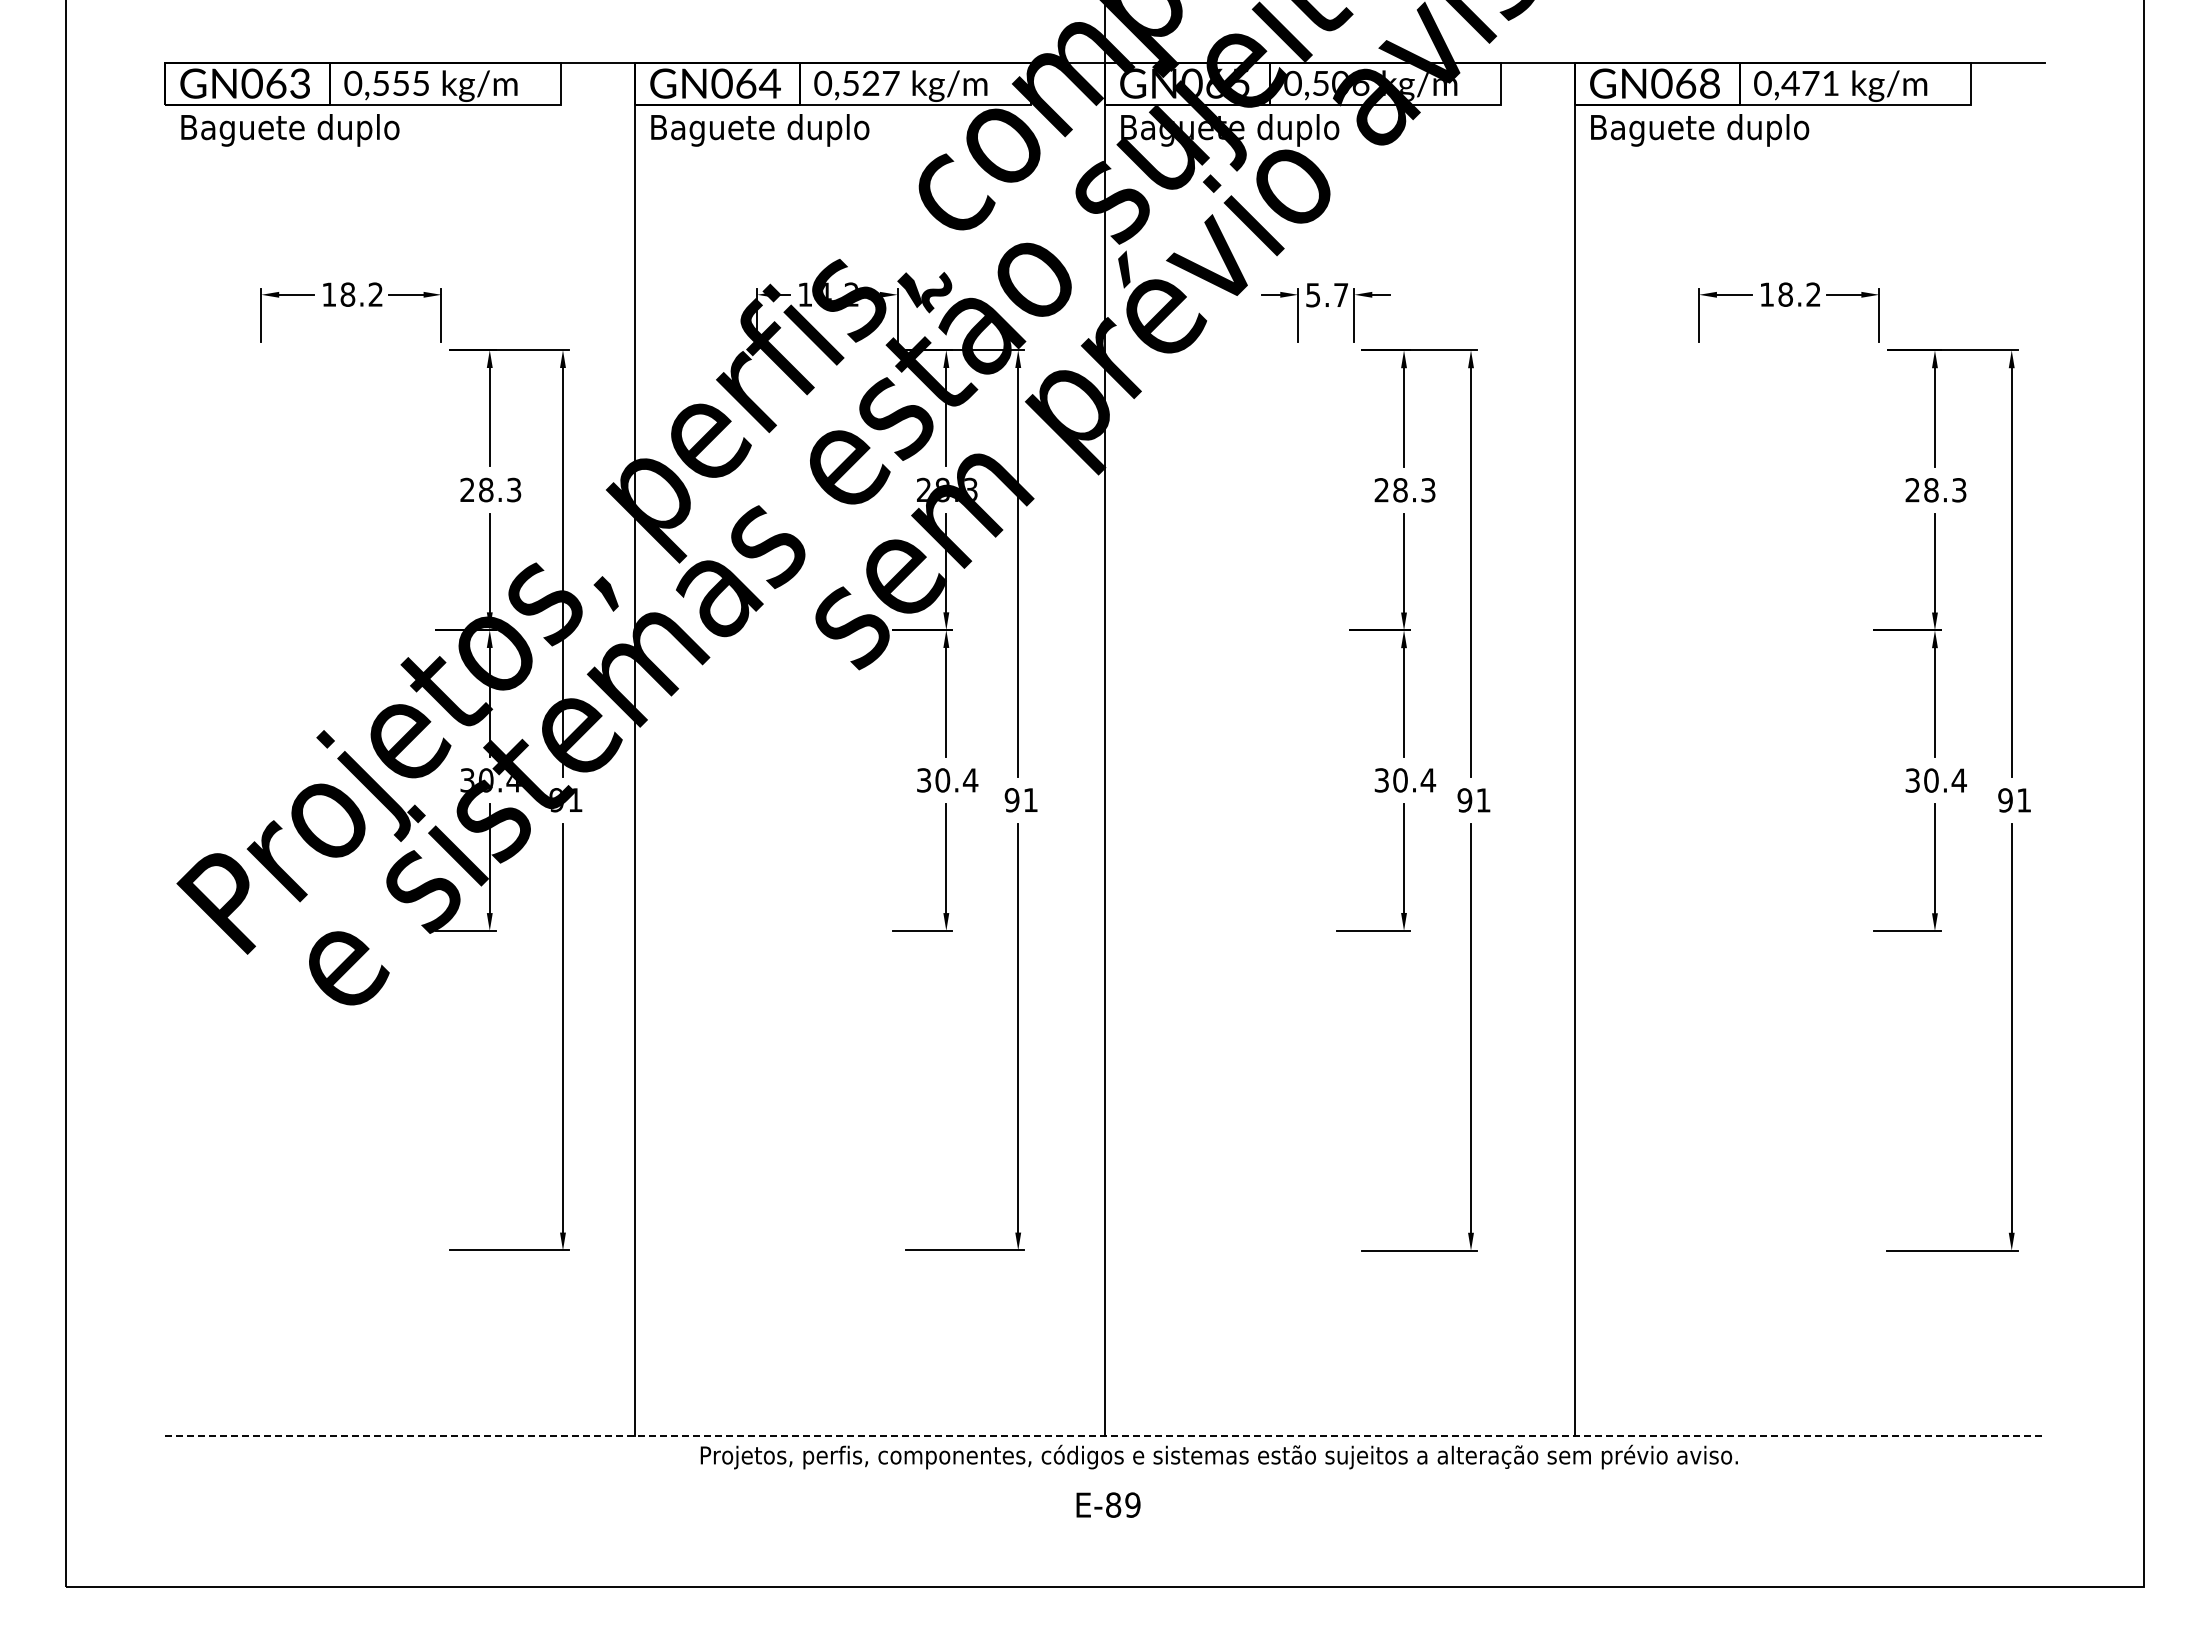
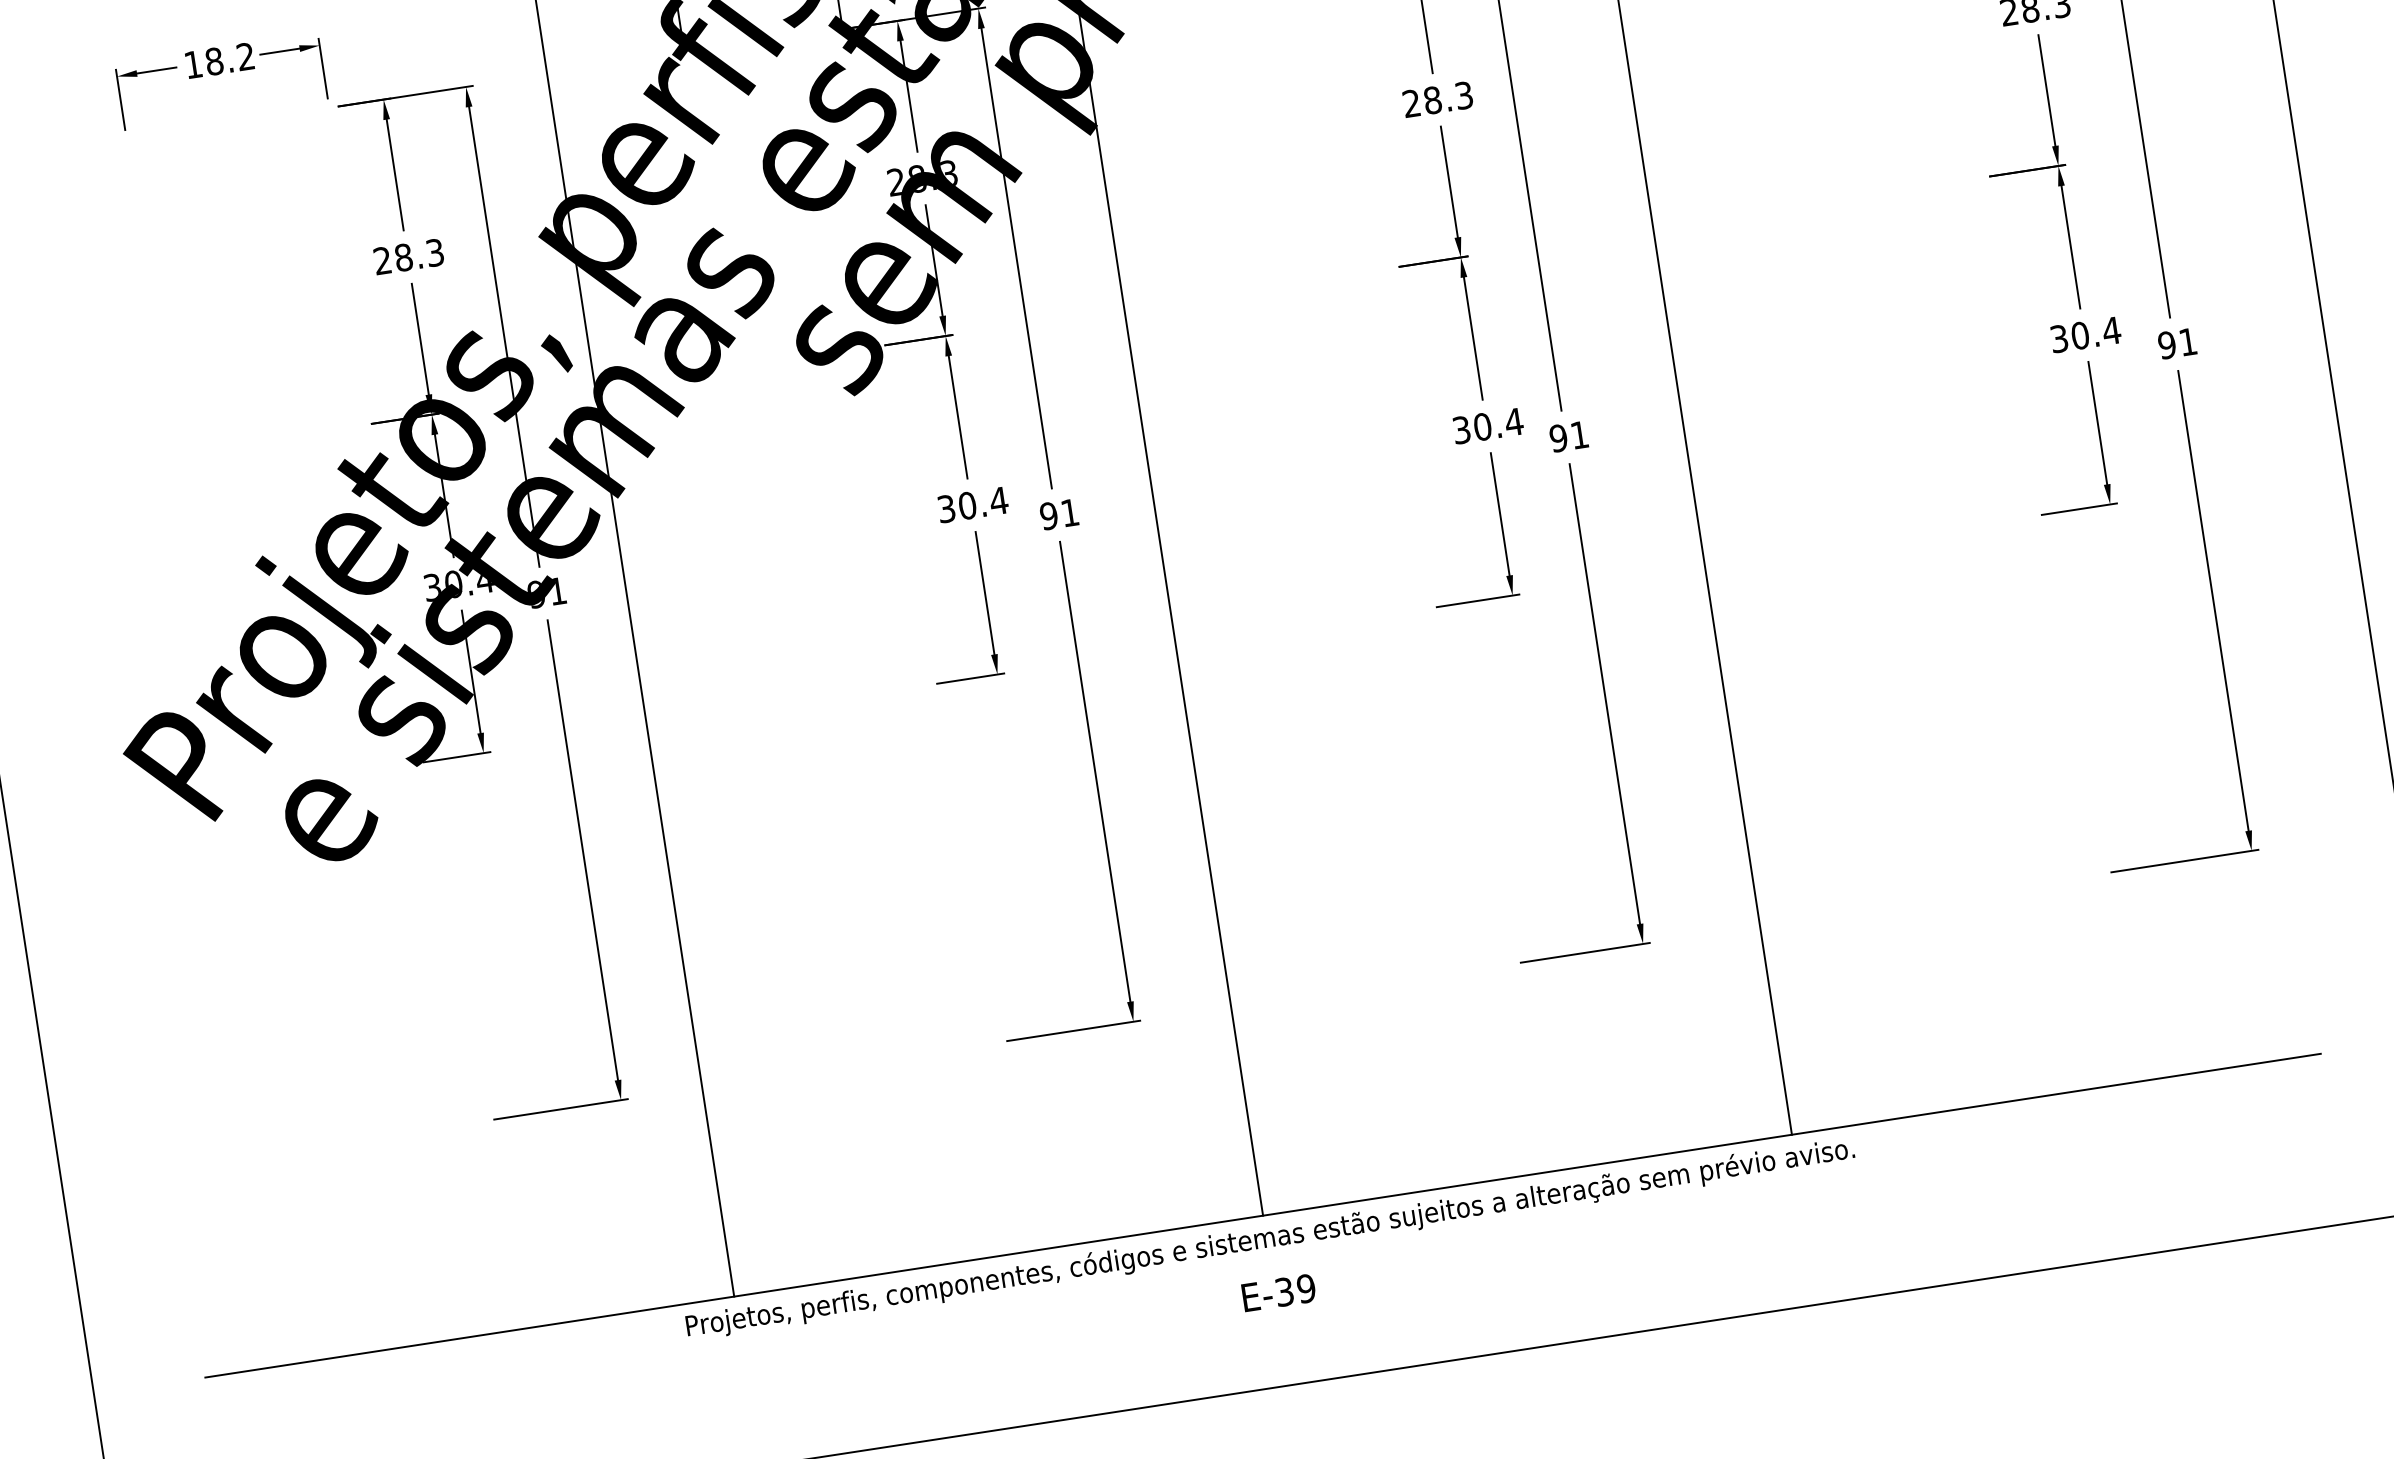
line: (1104, 1435) -> (1262, 1215), dashed -> solid
text: (1218, 1456) -> (1269, 1238), moved
text: (1113, 1504) -> (1284, 1291), E-89 -> E-39

